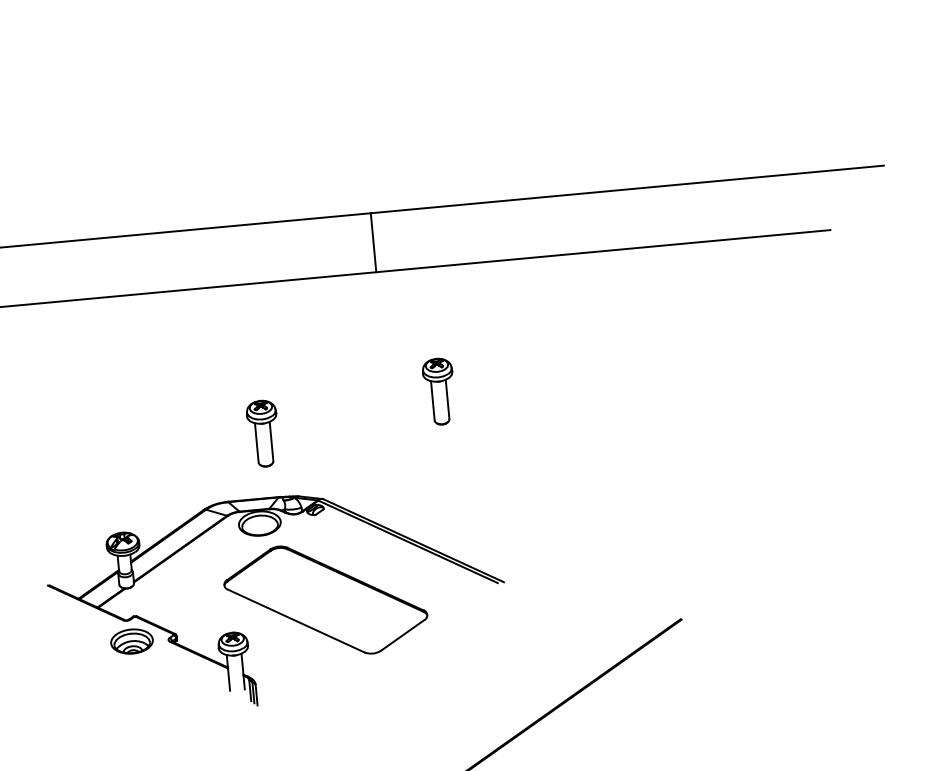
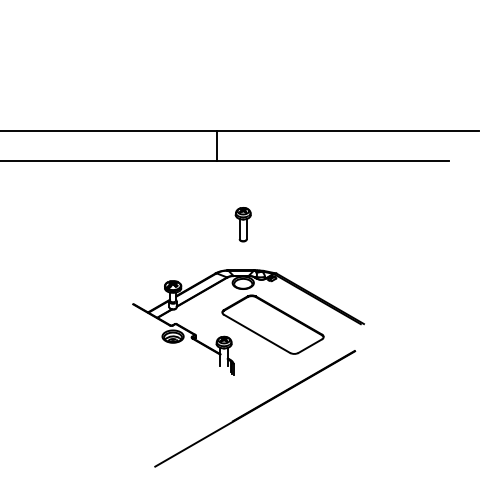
part: (261, 433) -> (151, 237), removed
part: (277, 600) -> (248, 322), moved

